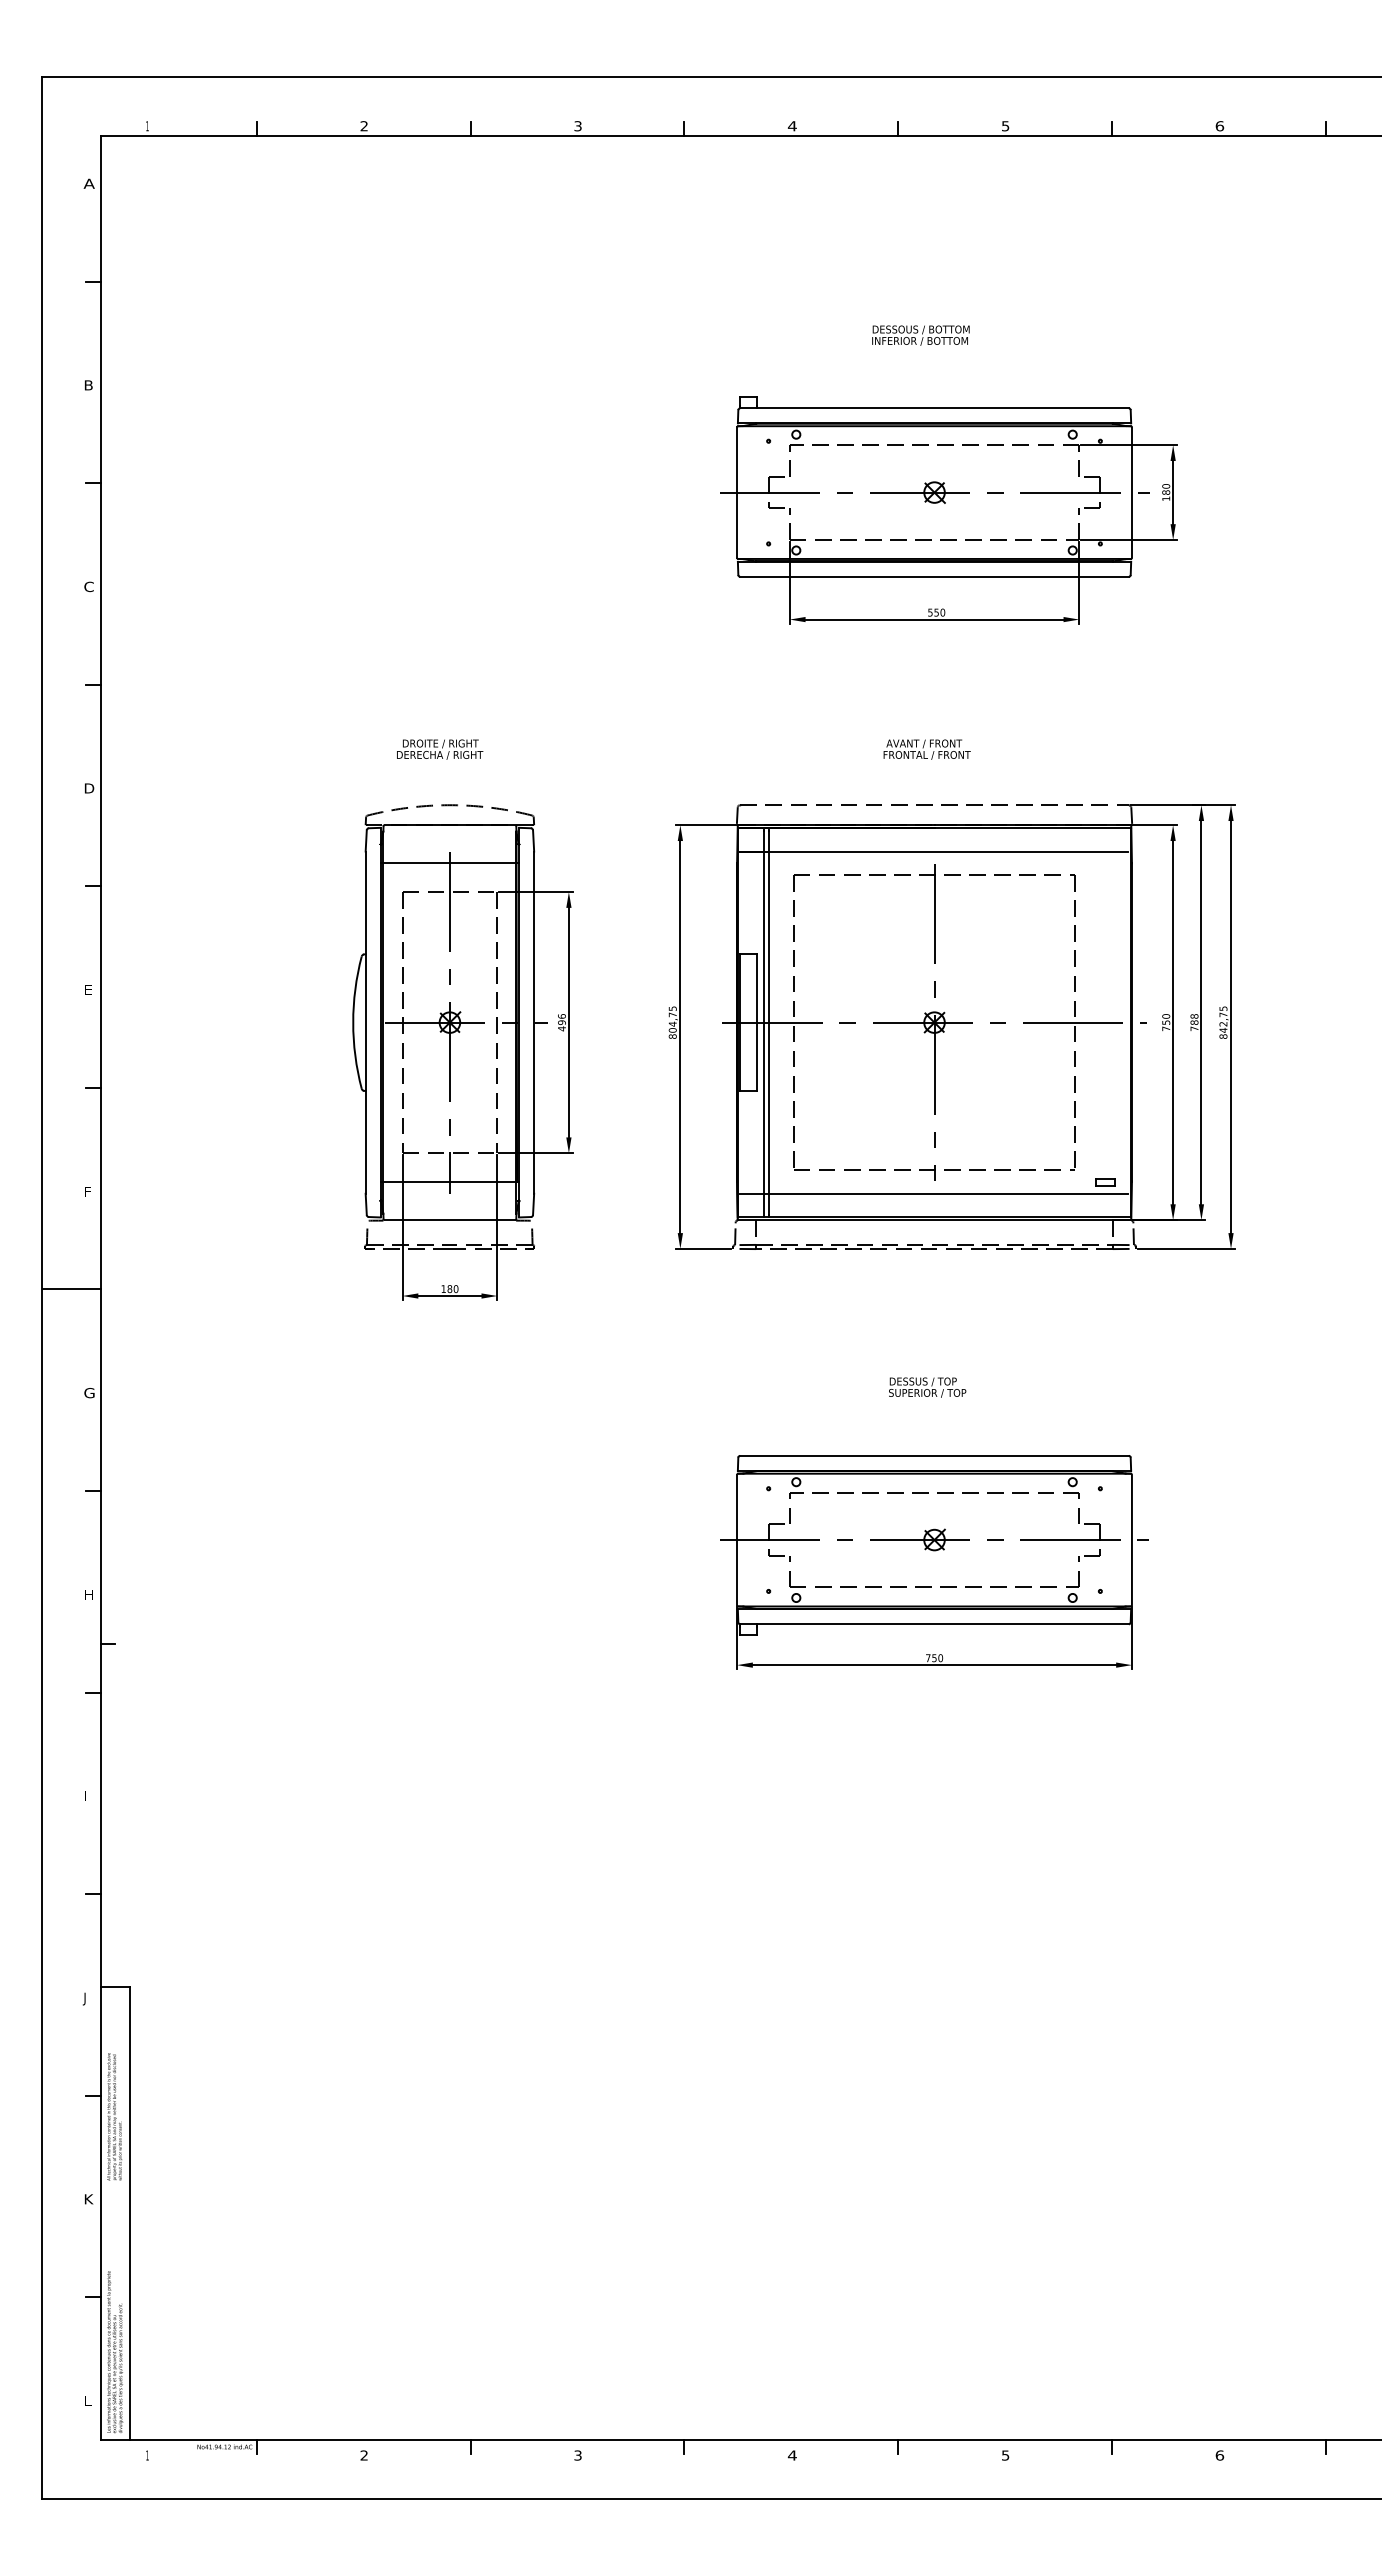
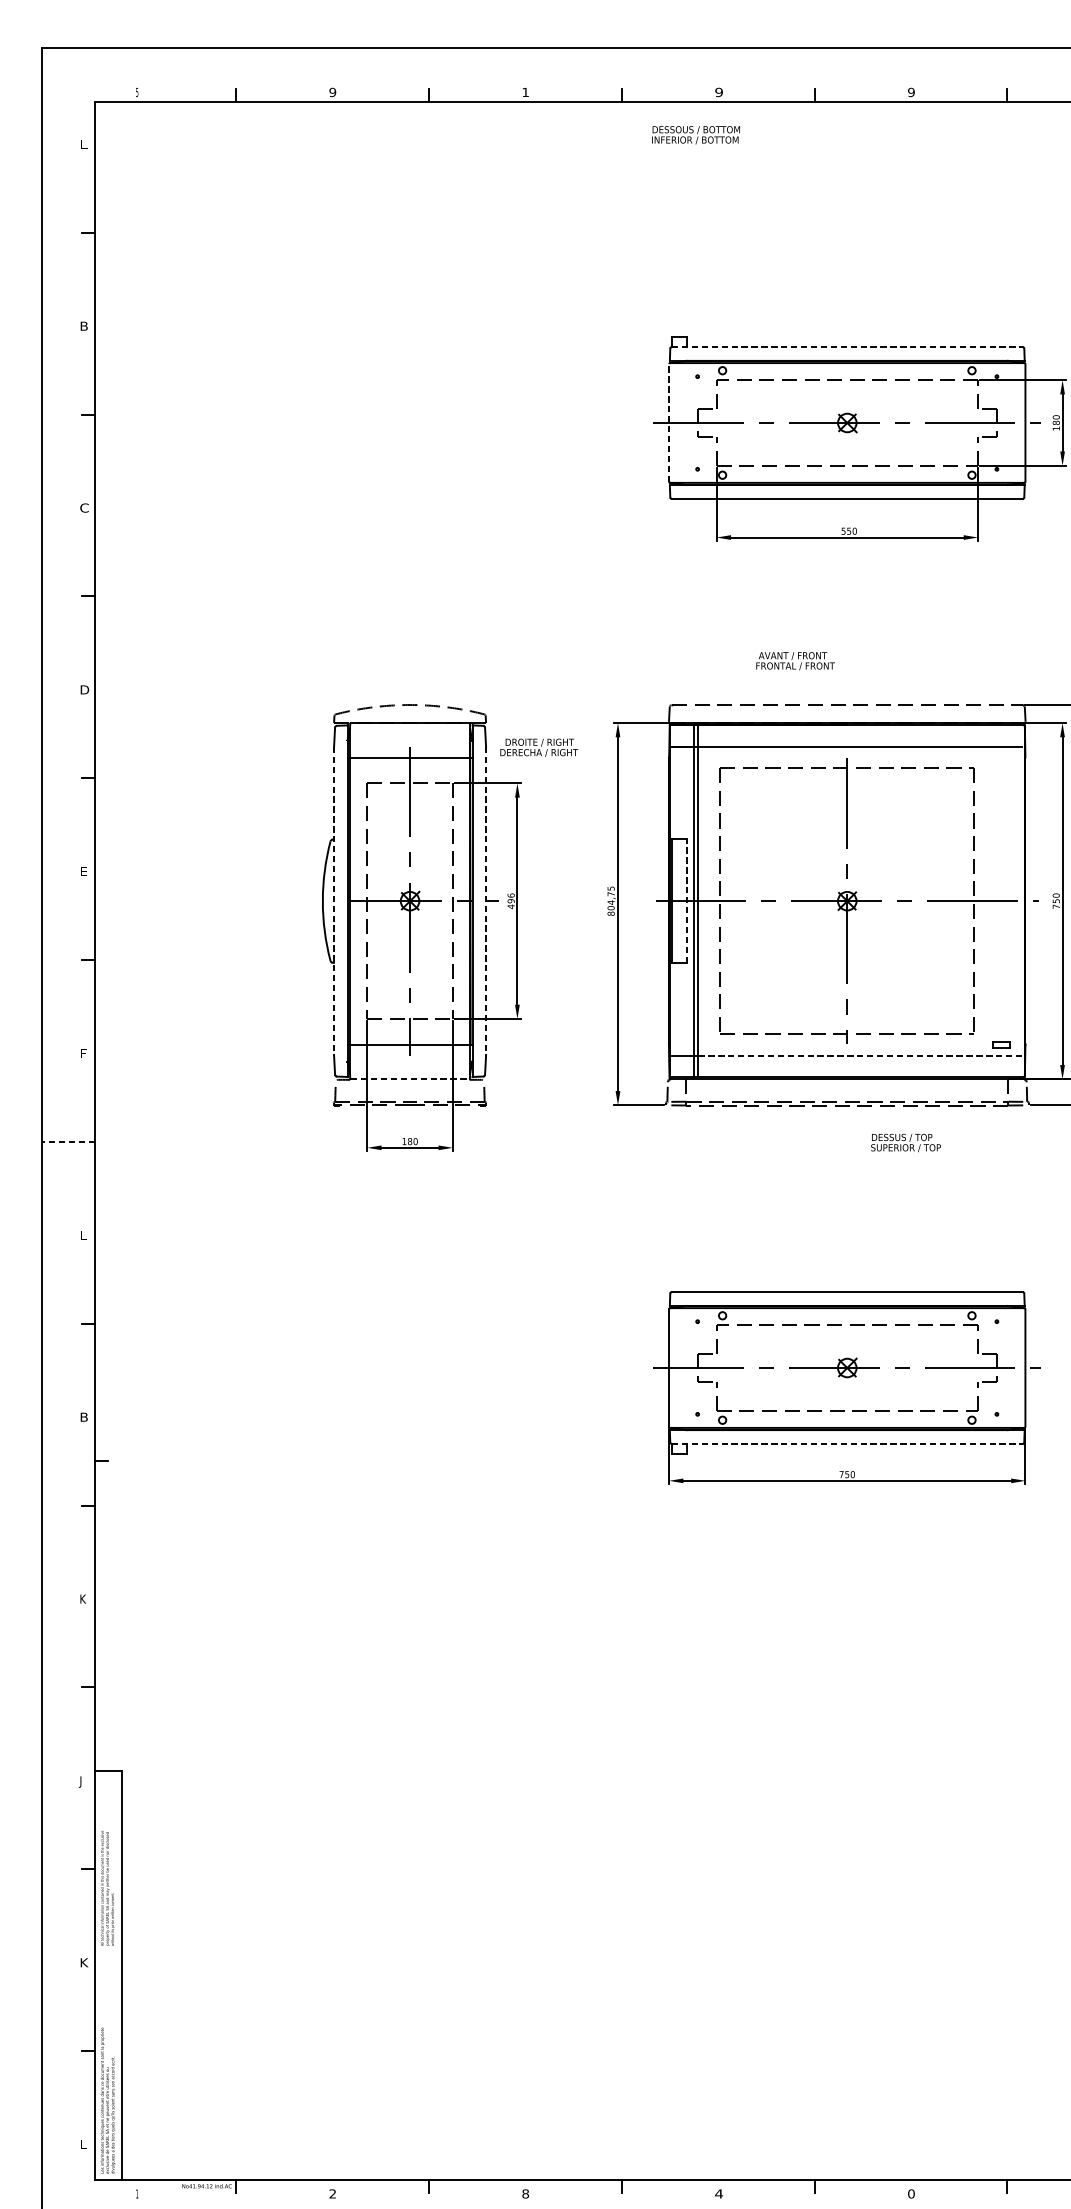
text: (147, 126) -> (137, 92), 1 -> 5
text: (363, 126) -> (332, 92), 2 -> 9
text: (577, 126) -> (525, 92), 3 -> 1
text: (791, 126) -> (718, 92), 4 -> 9
text: (1005, 126) -> (911, 92), 5 -> 9
text: (88, 183) -> (84, 144), A -> L
text: (920, 335) -> (695, 135), moved
line: (935, 408) -> (848, 347), solid -> dashed
line: (737, 492) -> (669, 422), solid -> dashed
text: (440, 749) -> (539, 747), moved
text: (926, 749) -> (794, 661), moved
line: (756, 1022) -> (686, 901), solid -> dashed
line: (365, 1023) -> (333, 901), solid -> dashed
line: (534, 1023) -> (486, 901), solid -> dashed
line: (949, 1193) -> (860, 1055), solid -> dashed
line: (450, 1220) -> (410, 1079), solid -> dashed
line: (71, 1289) -> (68, 1141), solid -> dashed
text: (927, 1387) -> (905, 1142), moved
text: (89, 1393) -> (84, 1235), G -> L
text: (88, 1594) -> (84, 1417), H -> B
line: (935, 1624) -> (848, 1444), solid -> dashed
text: (87, 1796) -> (83, 1599), I -> K
text: (577, 2455) -> (525, 2193), 3 -> 8
text: (1005, 2455) -> (911, 2193), 5 -> 0

